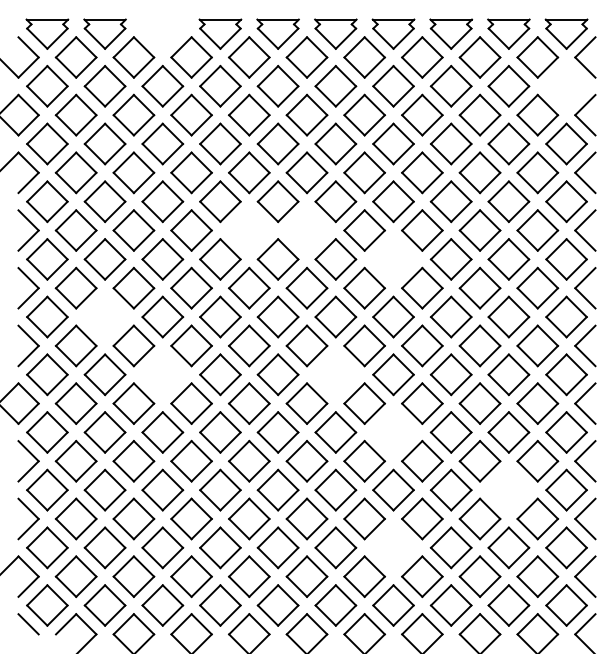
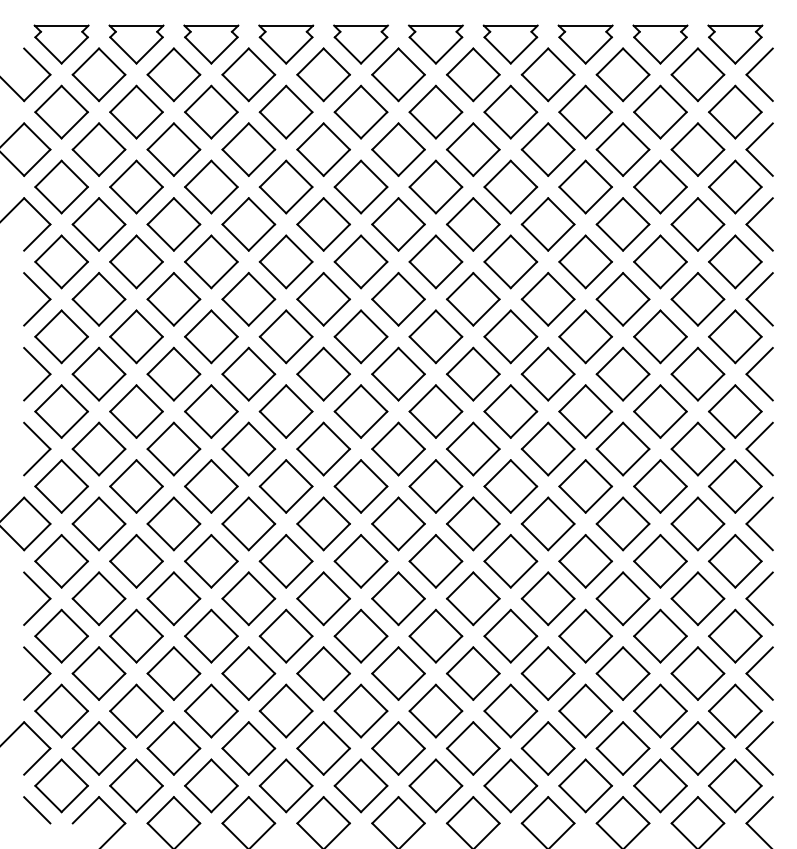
part: (162, 33) -> (210, 43), added
part: (566, 86) -> (735, 112), added
part: (249, 230) -> (323, 299), added
part: (306, 230) -> (397, 299), added
part: (393, 259) -> (510, 336), added
part: (104, 316) -> (135, 410), added
part: (162, 374) -> (210, 486), added
part: (335, 374) -> (435, 486), added
part: (393, 432) -> (510, 561), added
part: (508, 489) -> (659, 635), added
part: (393, 547) -> (510, 710), added

